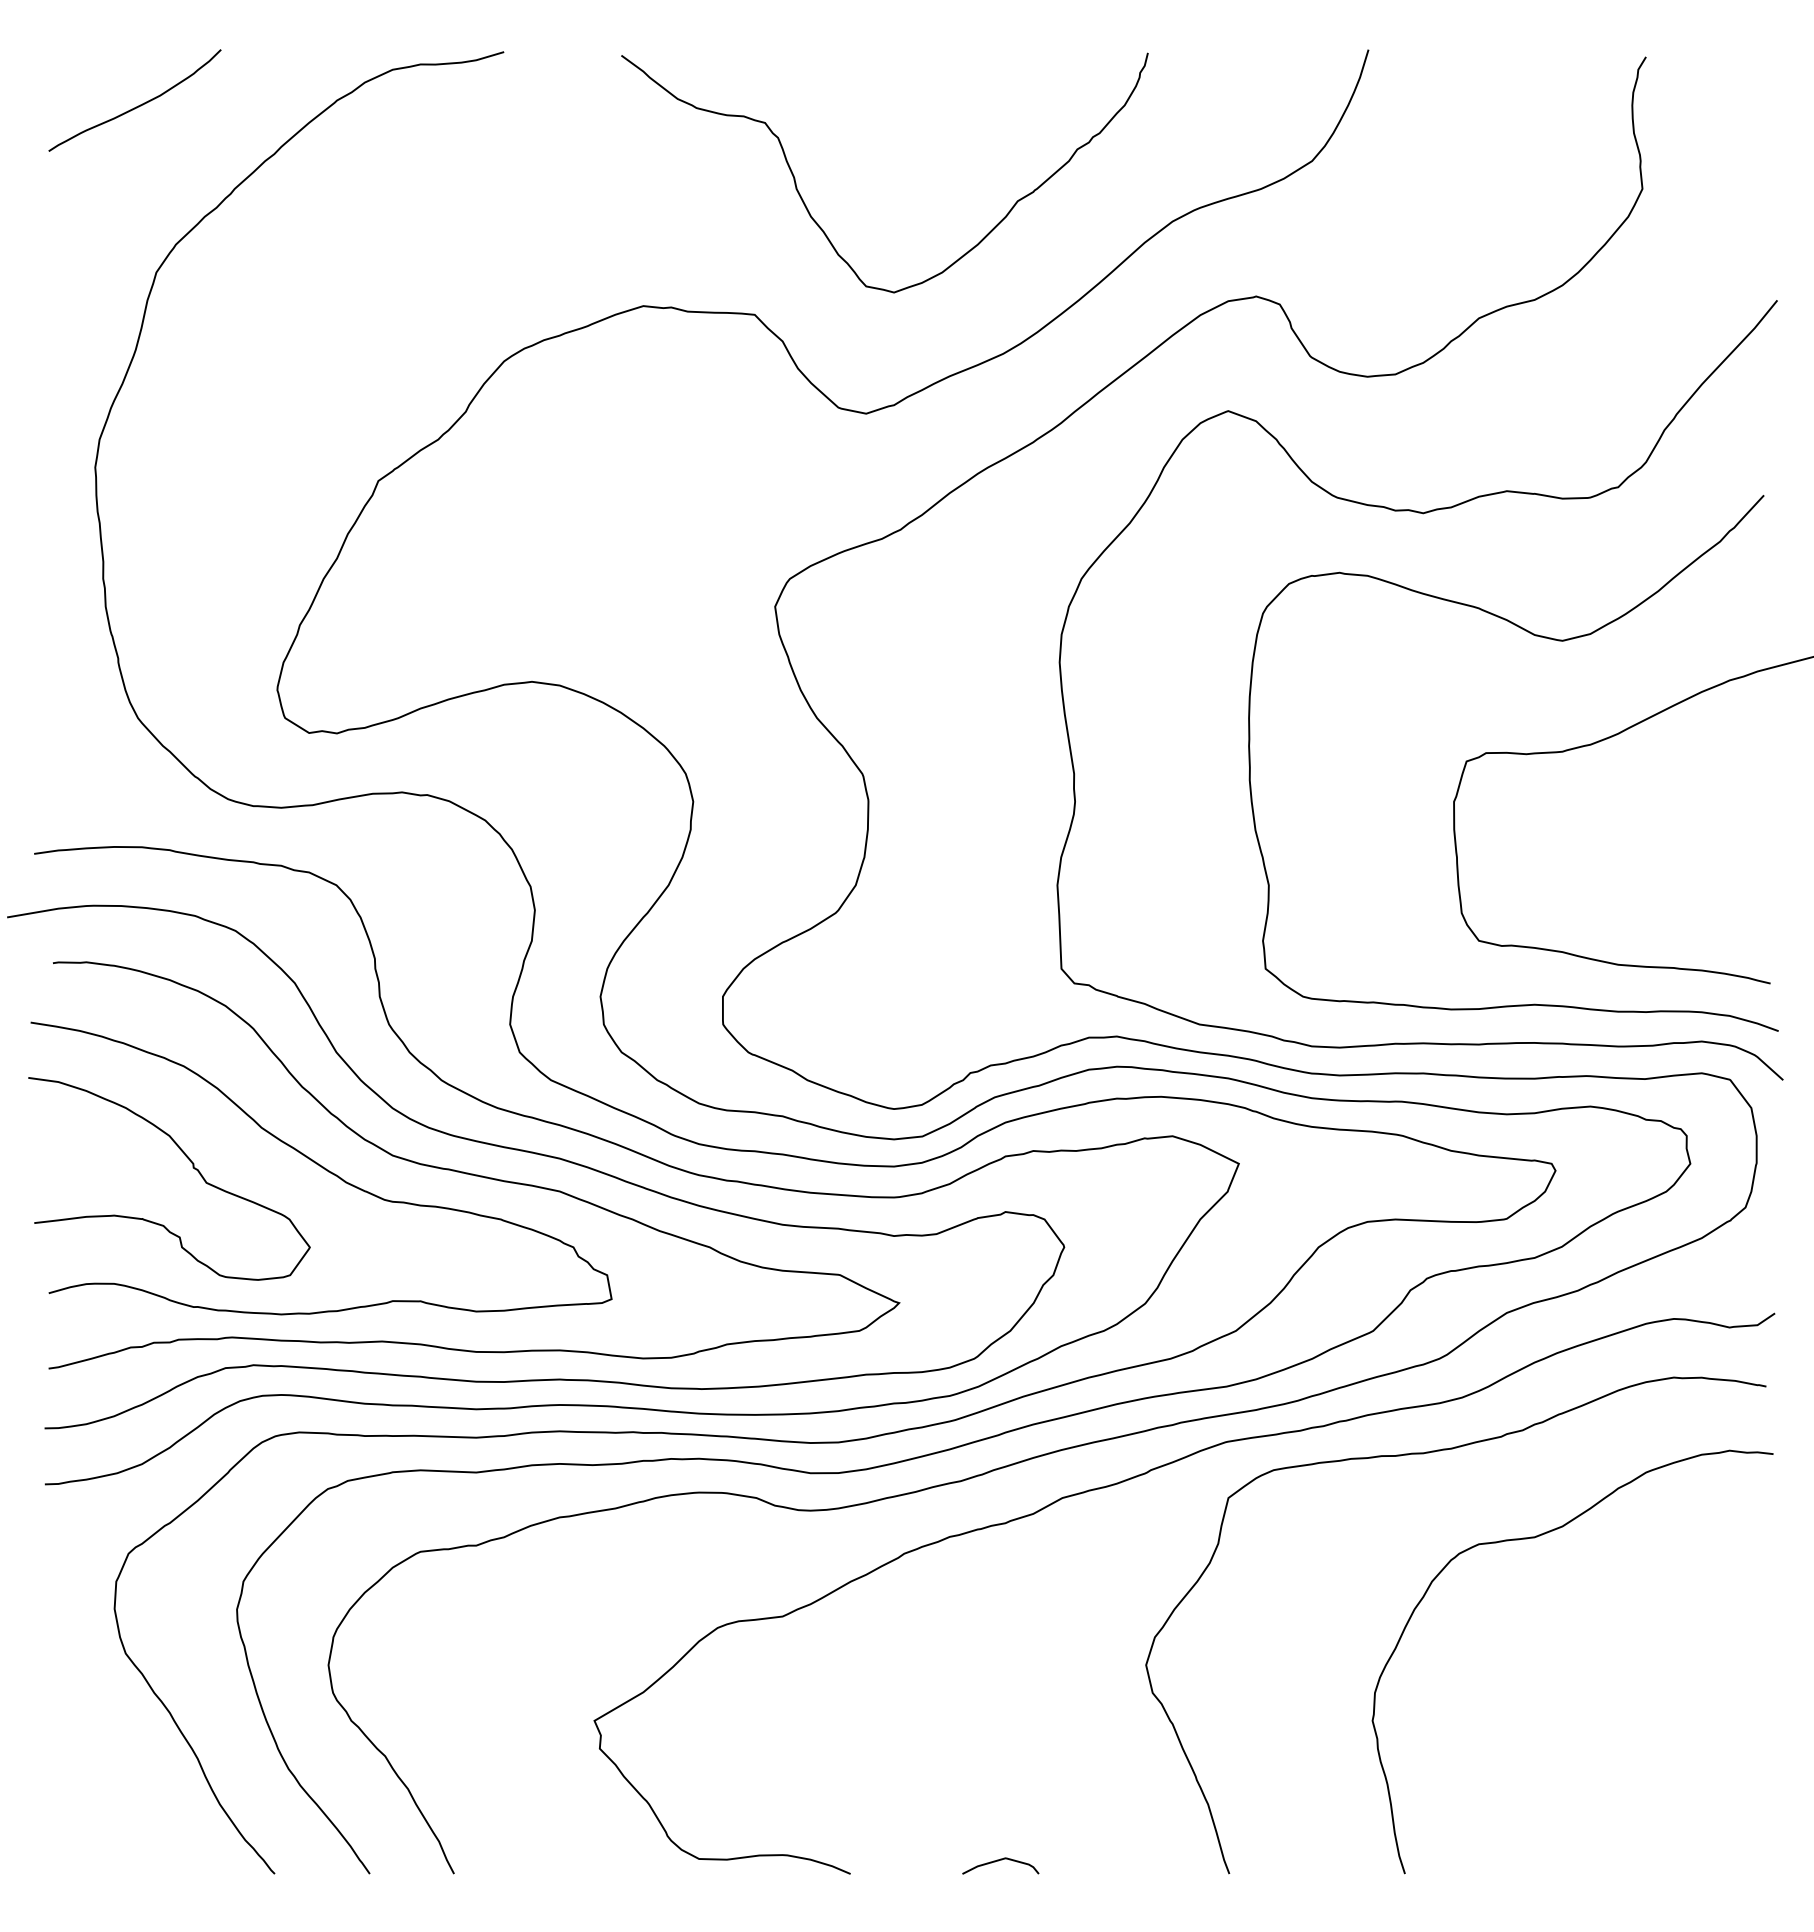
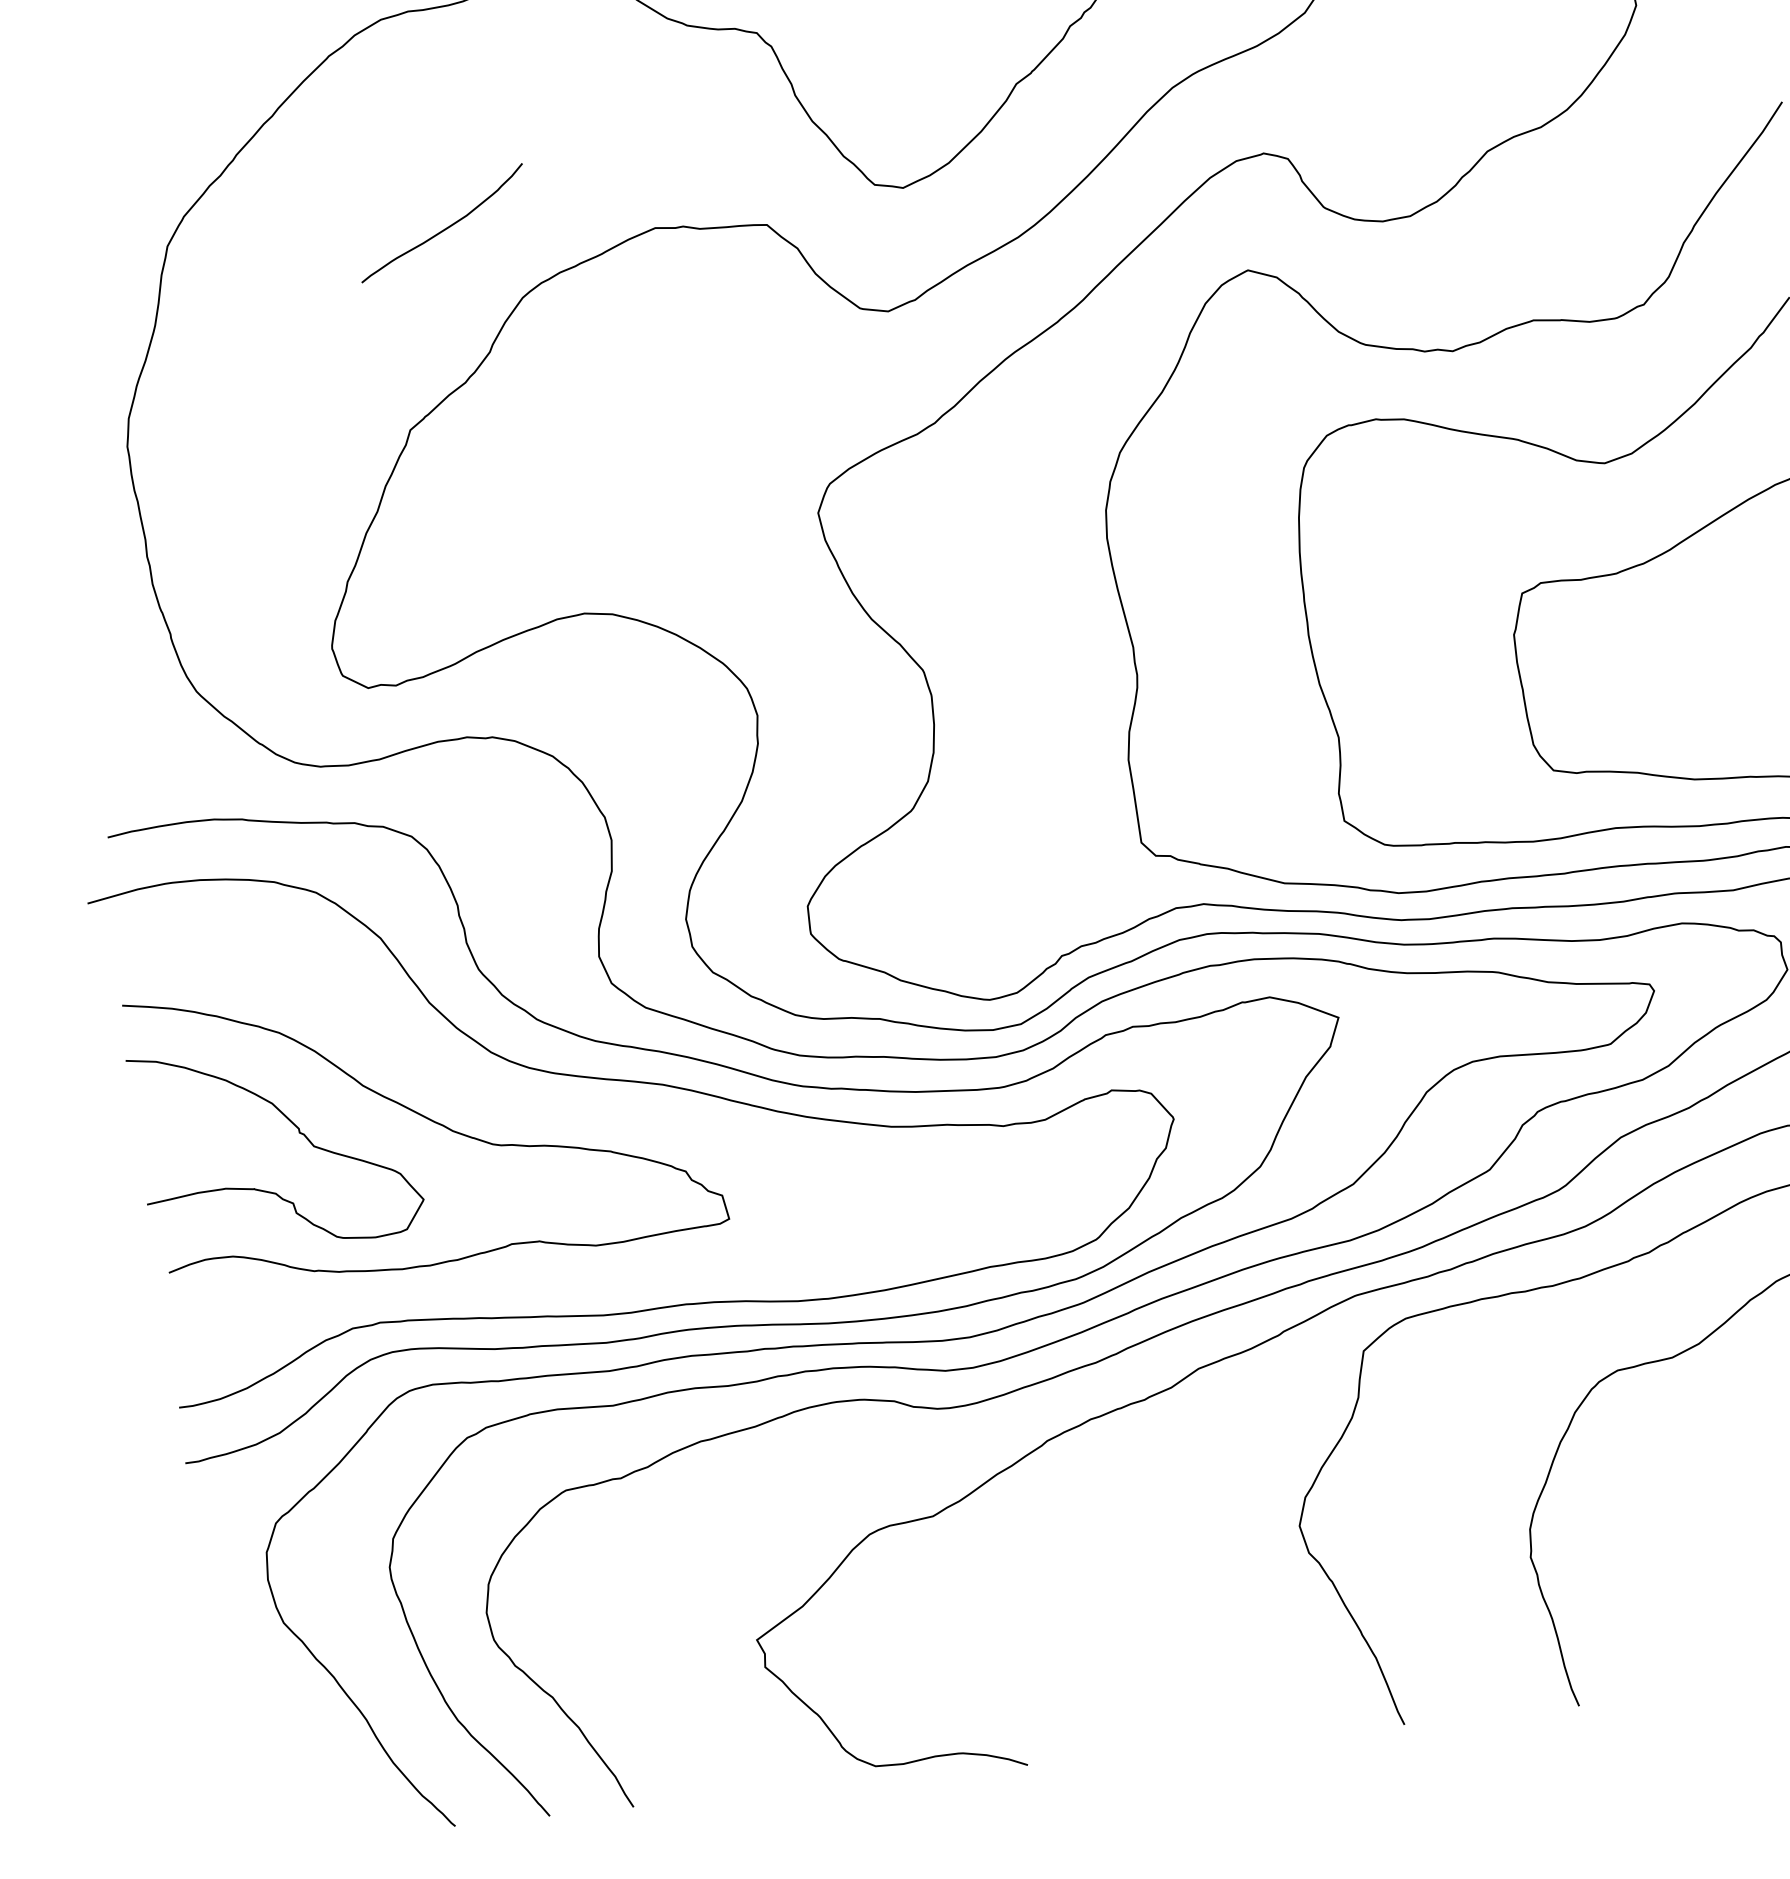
curve: (136, 106) -> (444, 228), moved
curve: (473, 1173) -> (578, 1108), removed
curve: (998, 1861) -> (1173, 1736), removed

